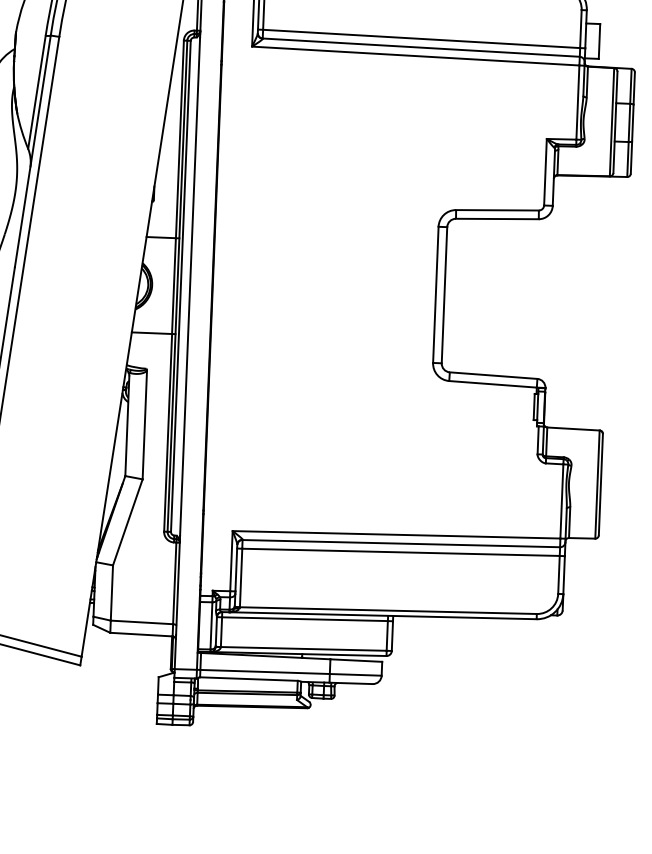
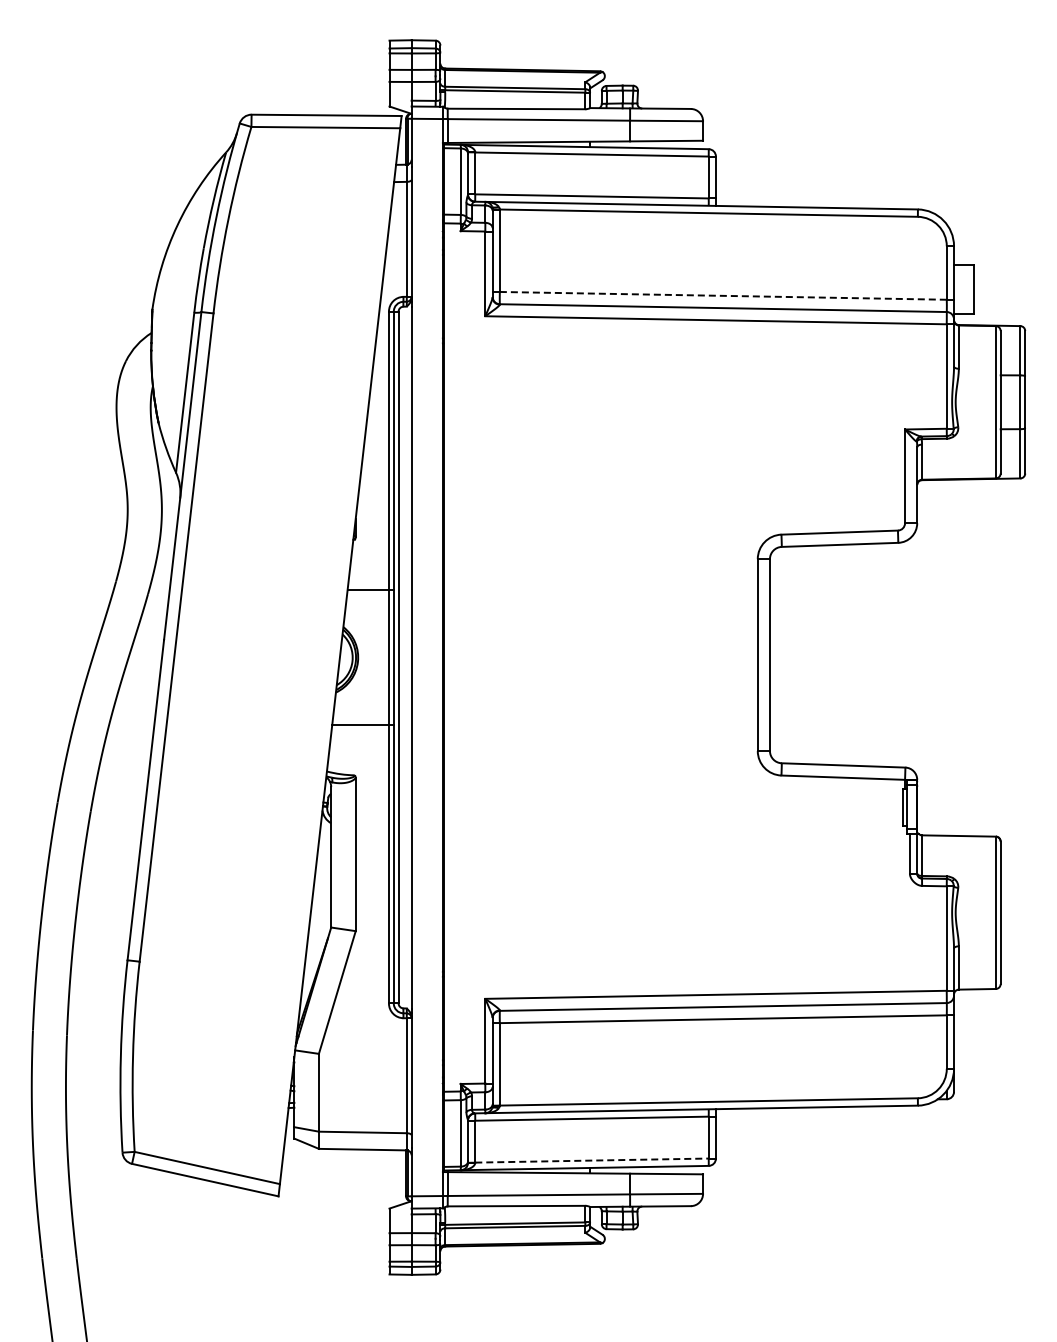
line: (421, 38) -> (723, 295), solid -> dashed
line: (304, 648) -> (592, 1160), solid -> dashed

